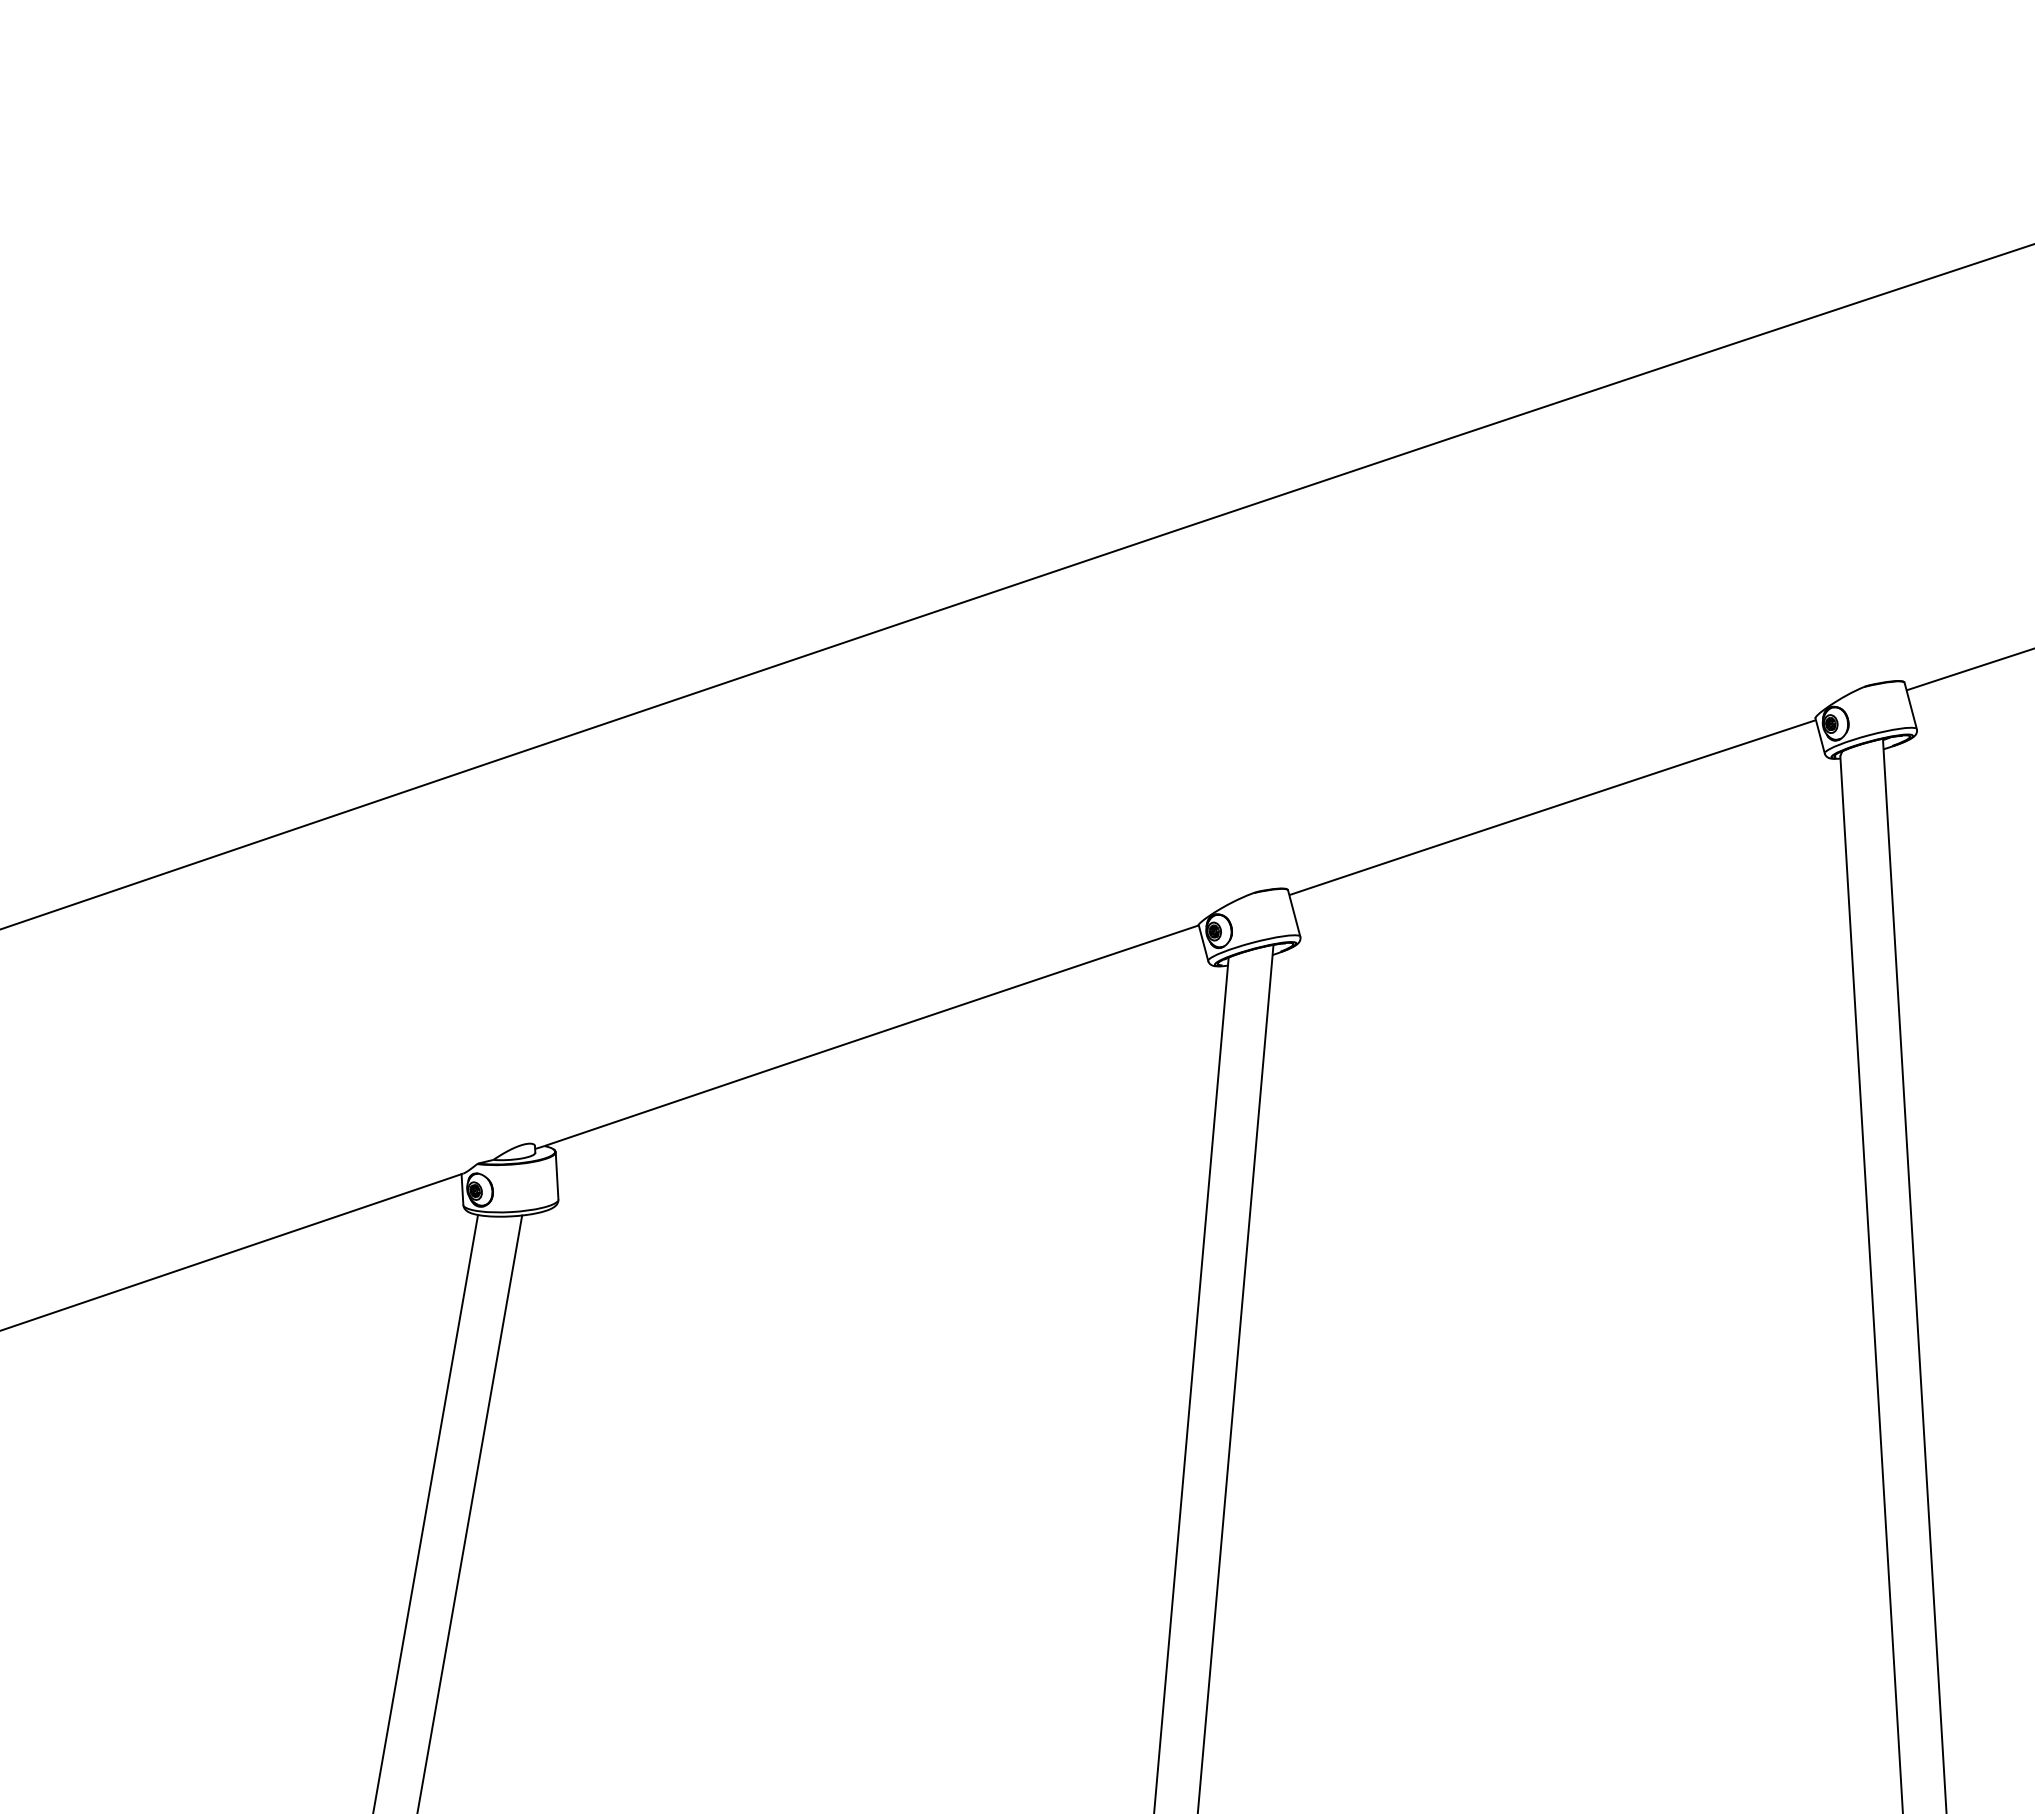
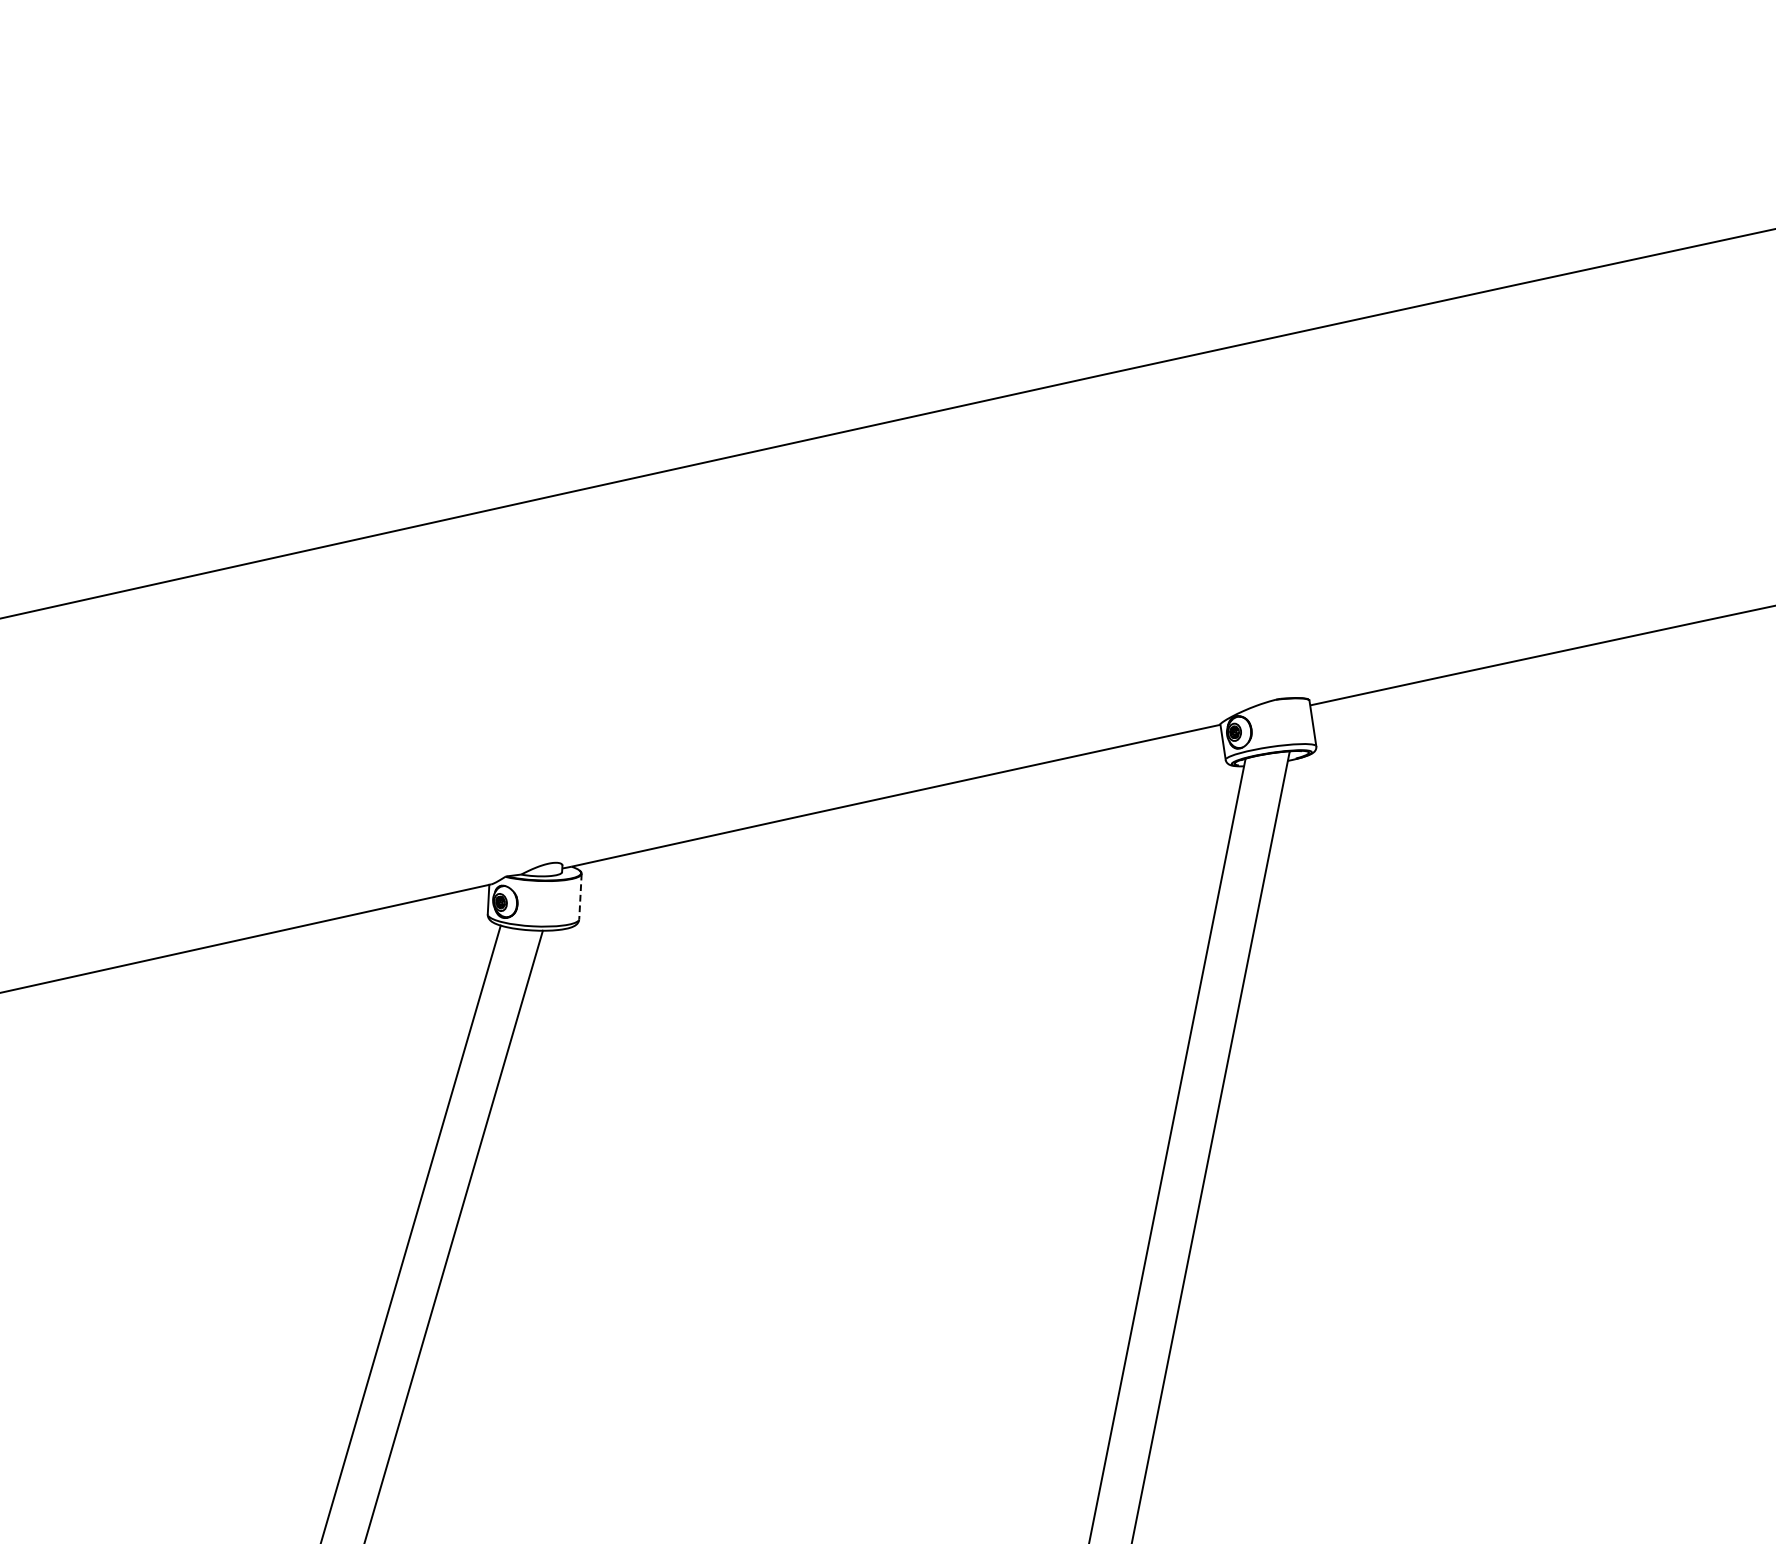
line: (557, 1175) -> (580, 896), solid -> dashed

